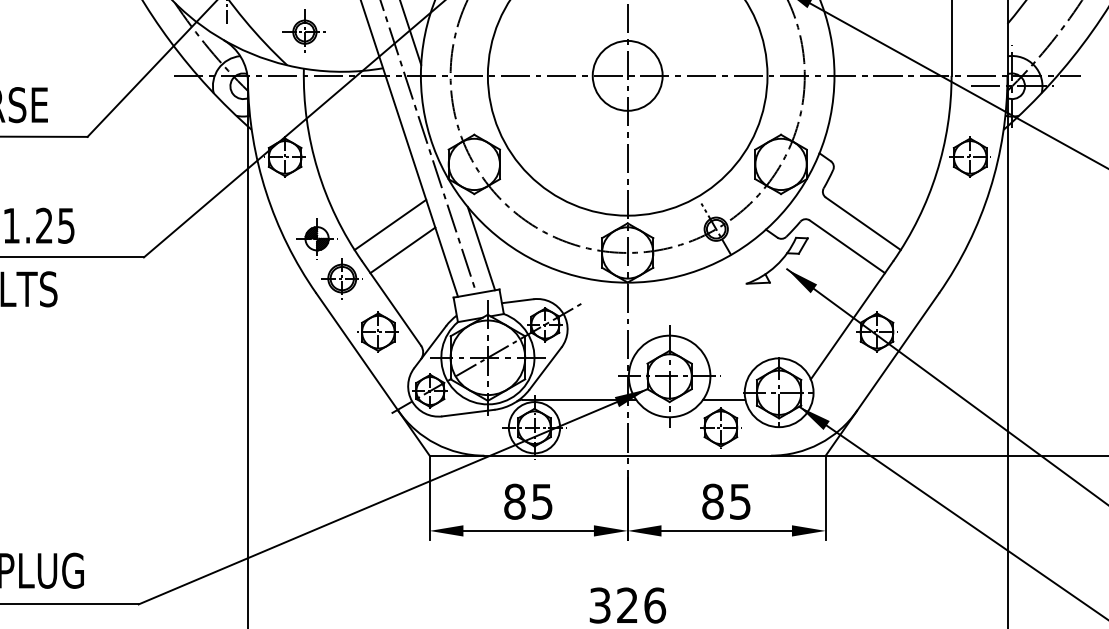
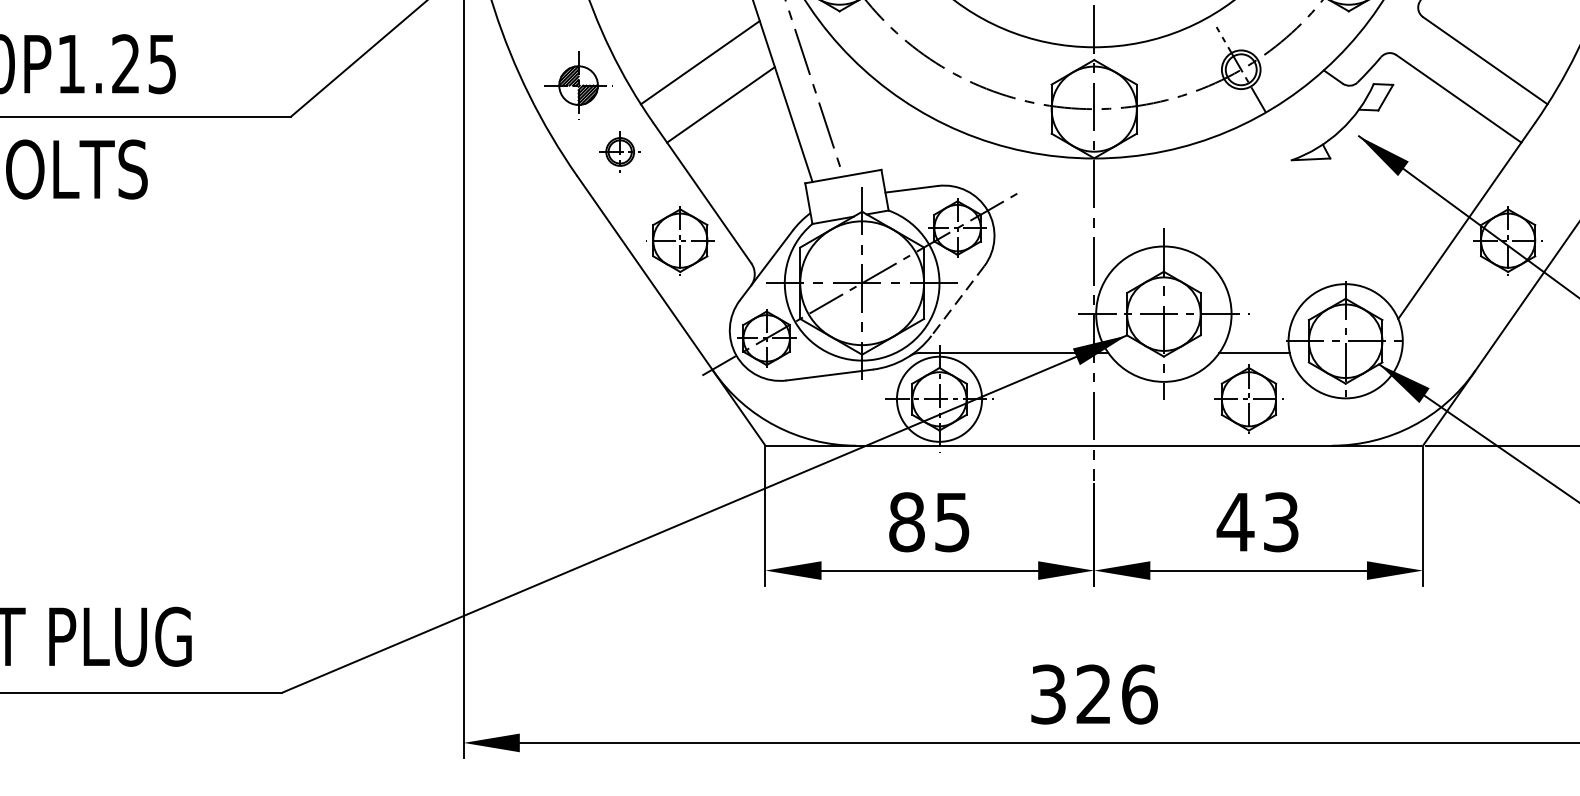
line: (481, 248) -> (851, 101), removed
part: (341, 278) -> (619, 151), size x0.6
line: (545, 368) -> (957, 300), solid -> dashed
text: (725, 501) -> (1256, 521), 85 -> 43

